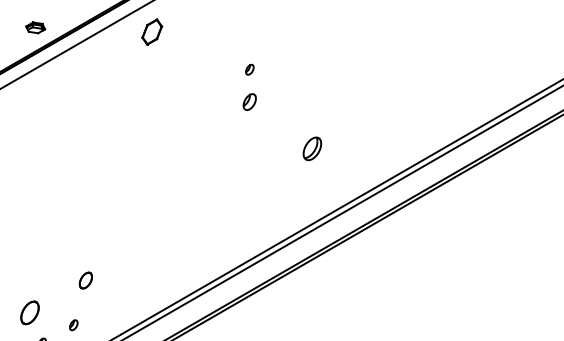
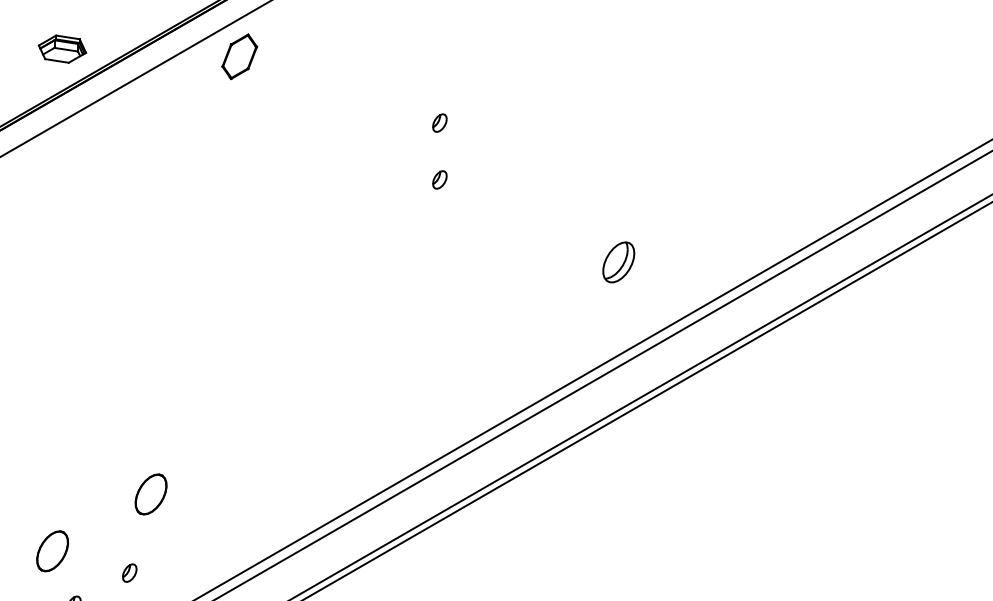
part: (35, 27) -> (62, 48), size x1.43
part: (152, 31) -> (240, 55), moved
part: (249, 101) -> (439, 178), size x0.62
part: (312, 148) -> (618, 261), moved
part: (85, 280) -> (150, 494), size x1.43

